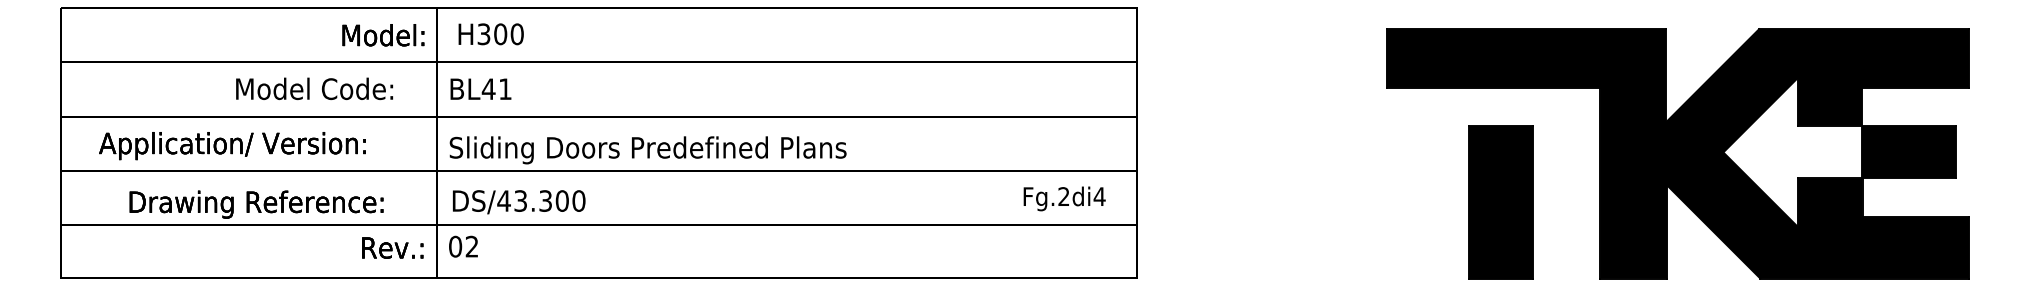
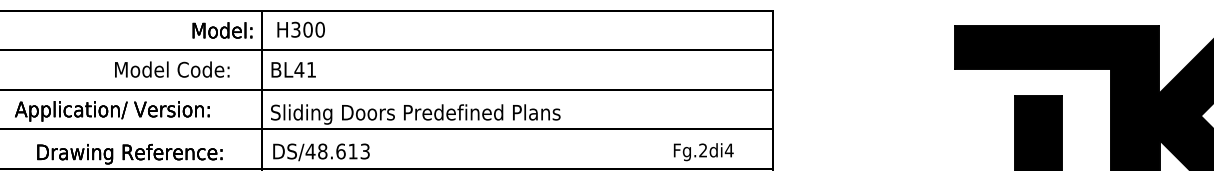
text: (1064, 198) -> (703, 151), moved
text: (549, 200) -> (343, 151), DS/43.300 -> DS/48.613

